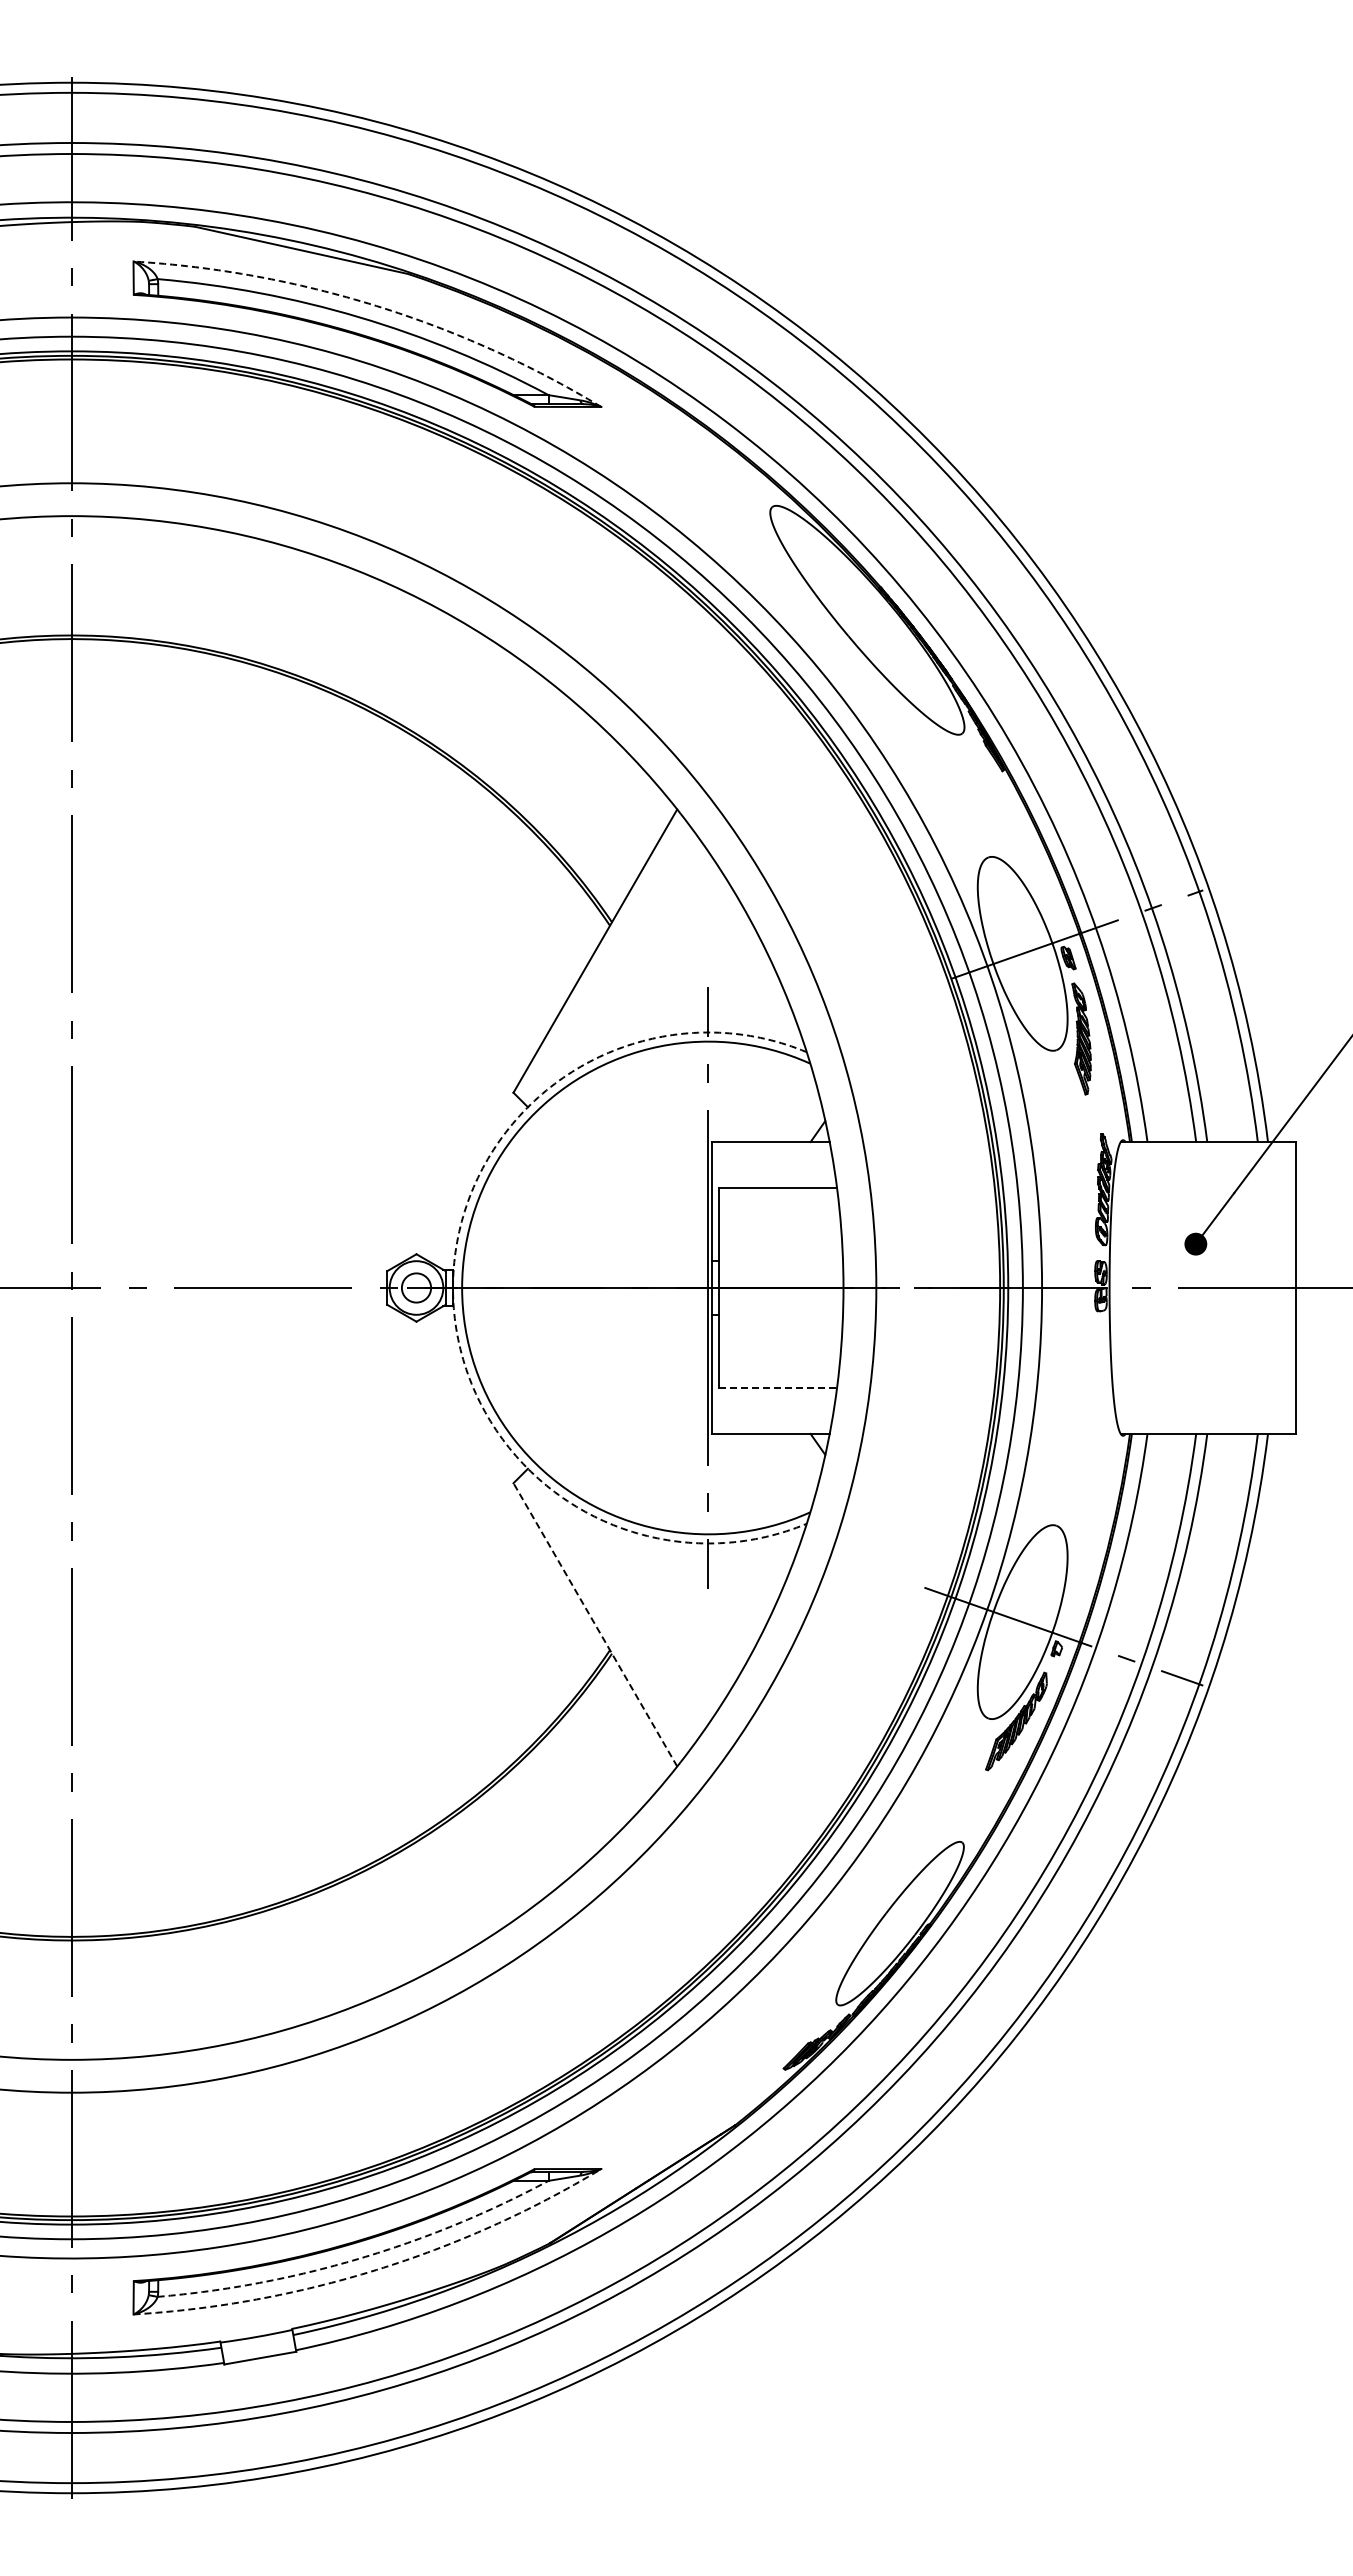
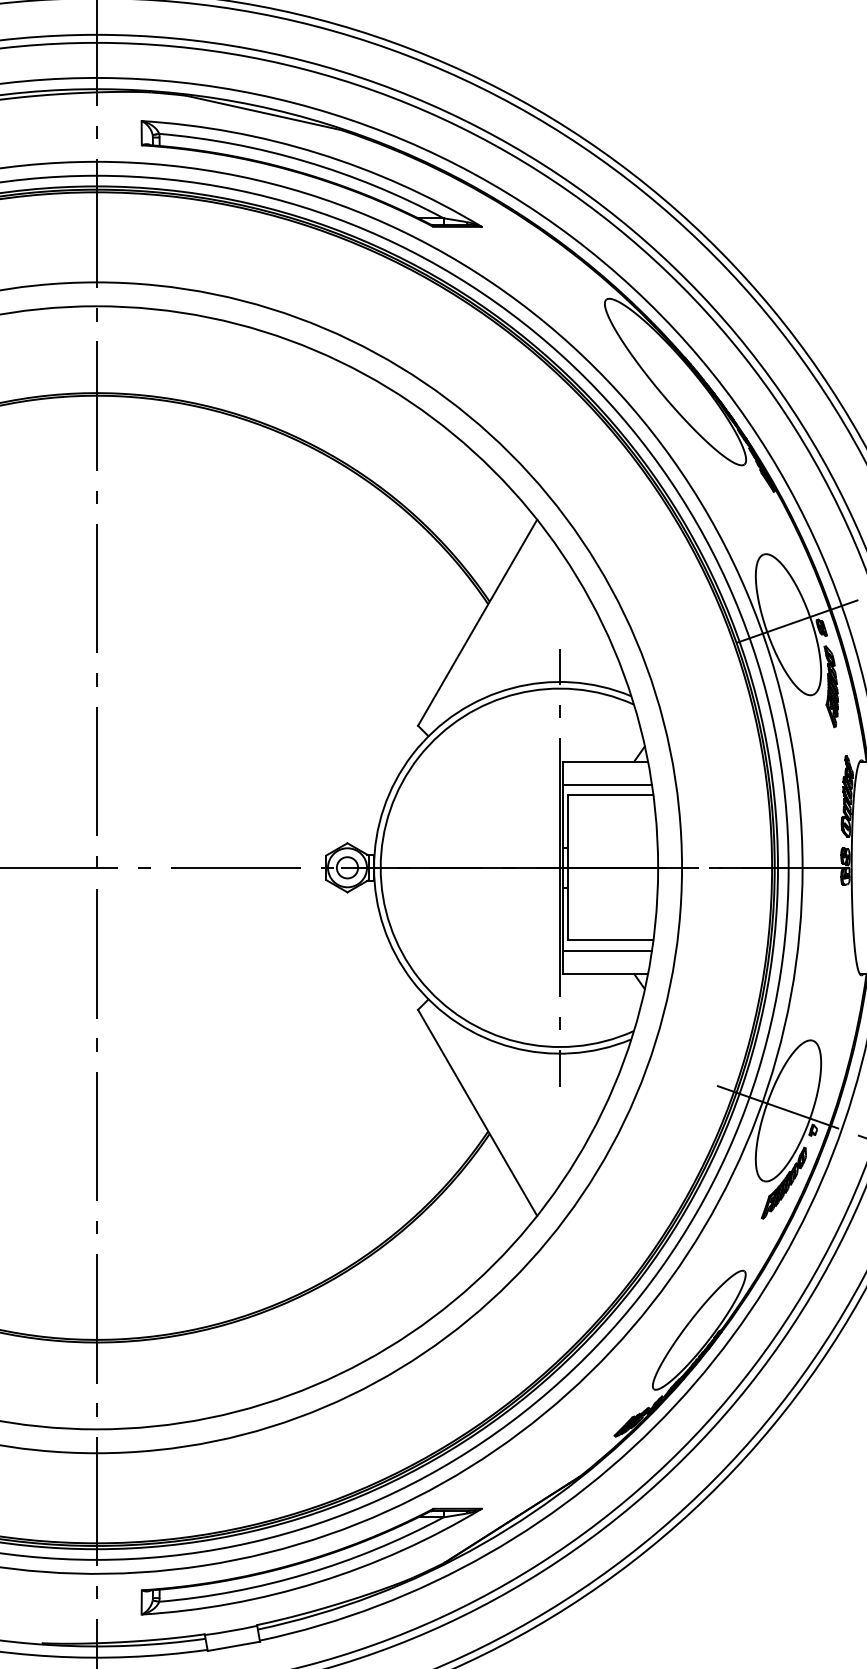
arc: (376, 305) -> (318, 153), dashed -> solid
line: (773, 1174) -> (607, 785), added
arc: (453, 1288) -> (374, 868), dashed -> solid
line: (778, 1387) -> (610, 940), dashed -> solid
line: (773, 1401) -> (607, 950), added
line: (595, 1624) -> (477, 1112), dashed -> solid
arc: (359, 2258) -> (306, 1573), dashed -> solid
arc: (376, 2270) -> (318, 1582), dashed -> solid

